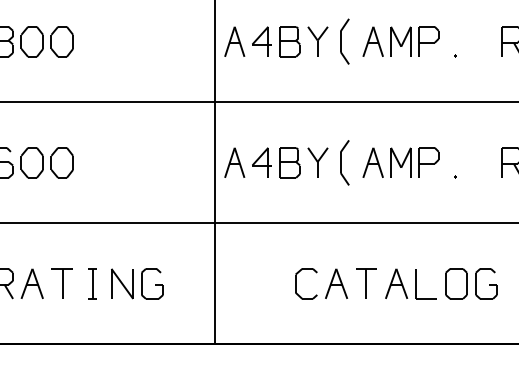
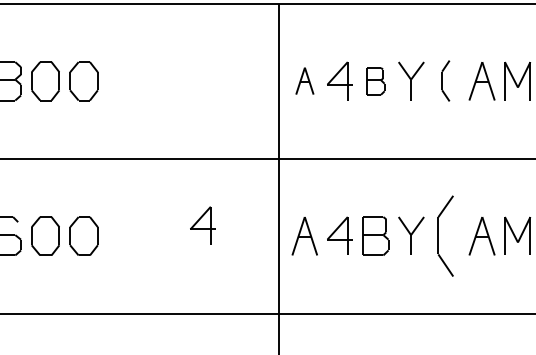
part: (234, 41) -> (304, 80), size x0.7
part: (289, 41) -> (374, 80), size x0.7
part: (344, 41) -> (445, 80), size x0.7
part: (154, 154) -> (202, 225), added
part: (344, 162) -> (445, 235), size x1.4

